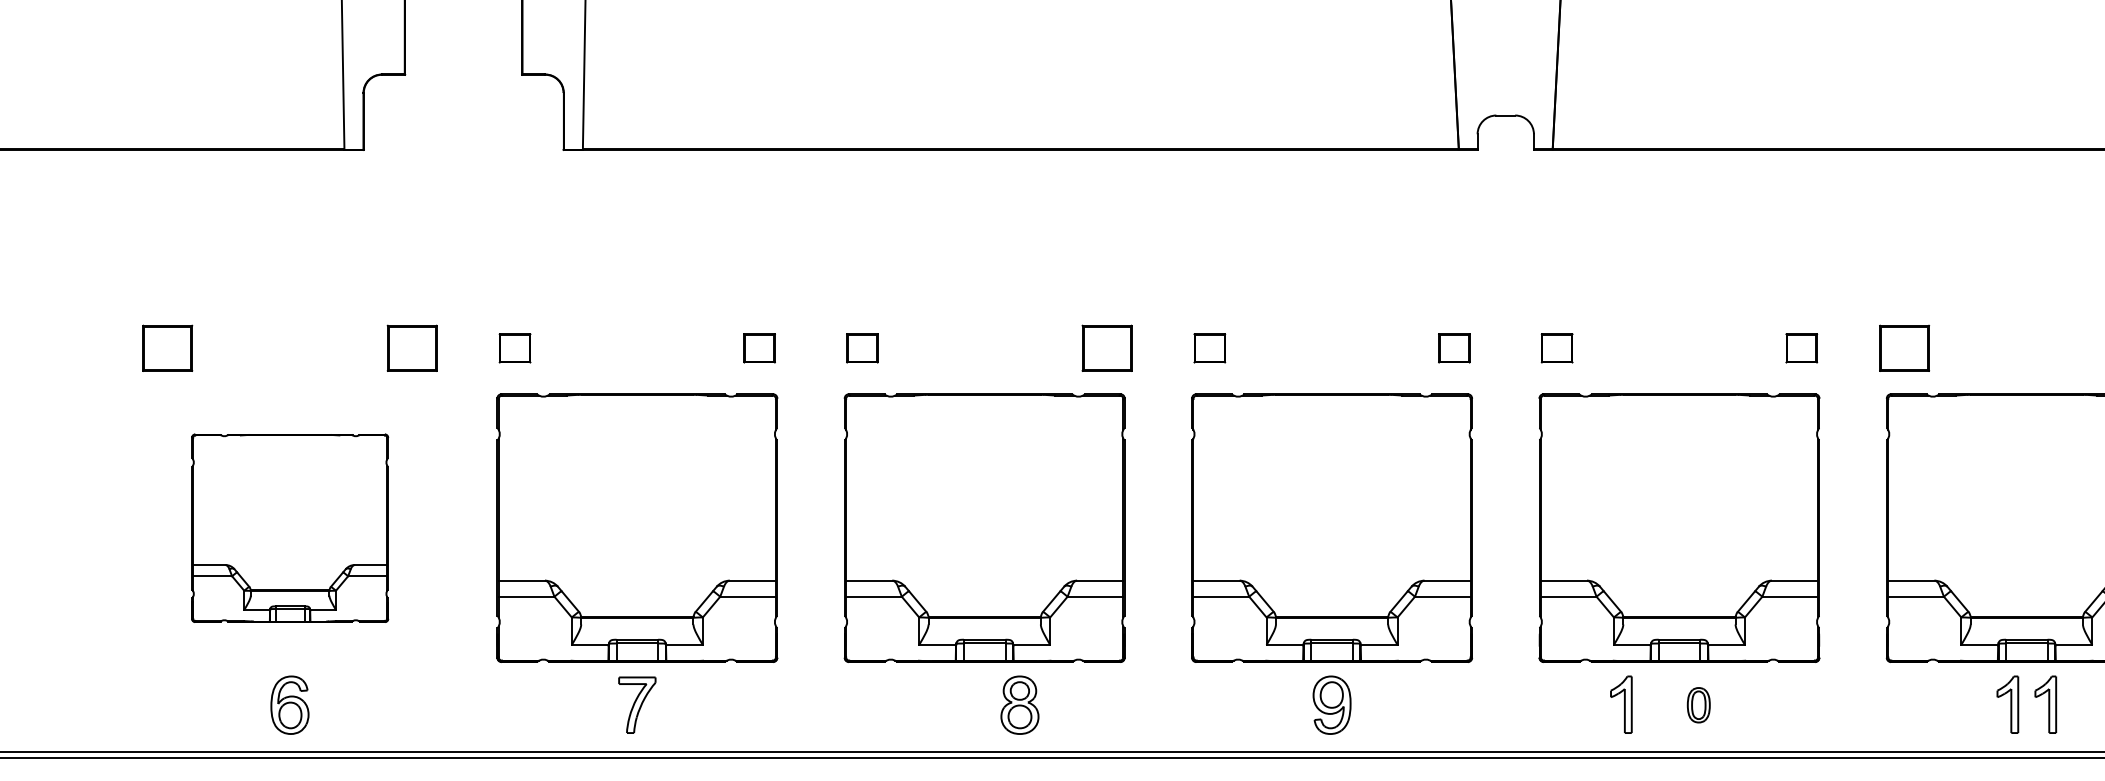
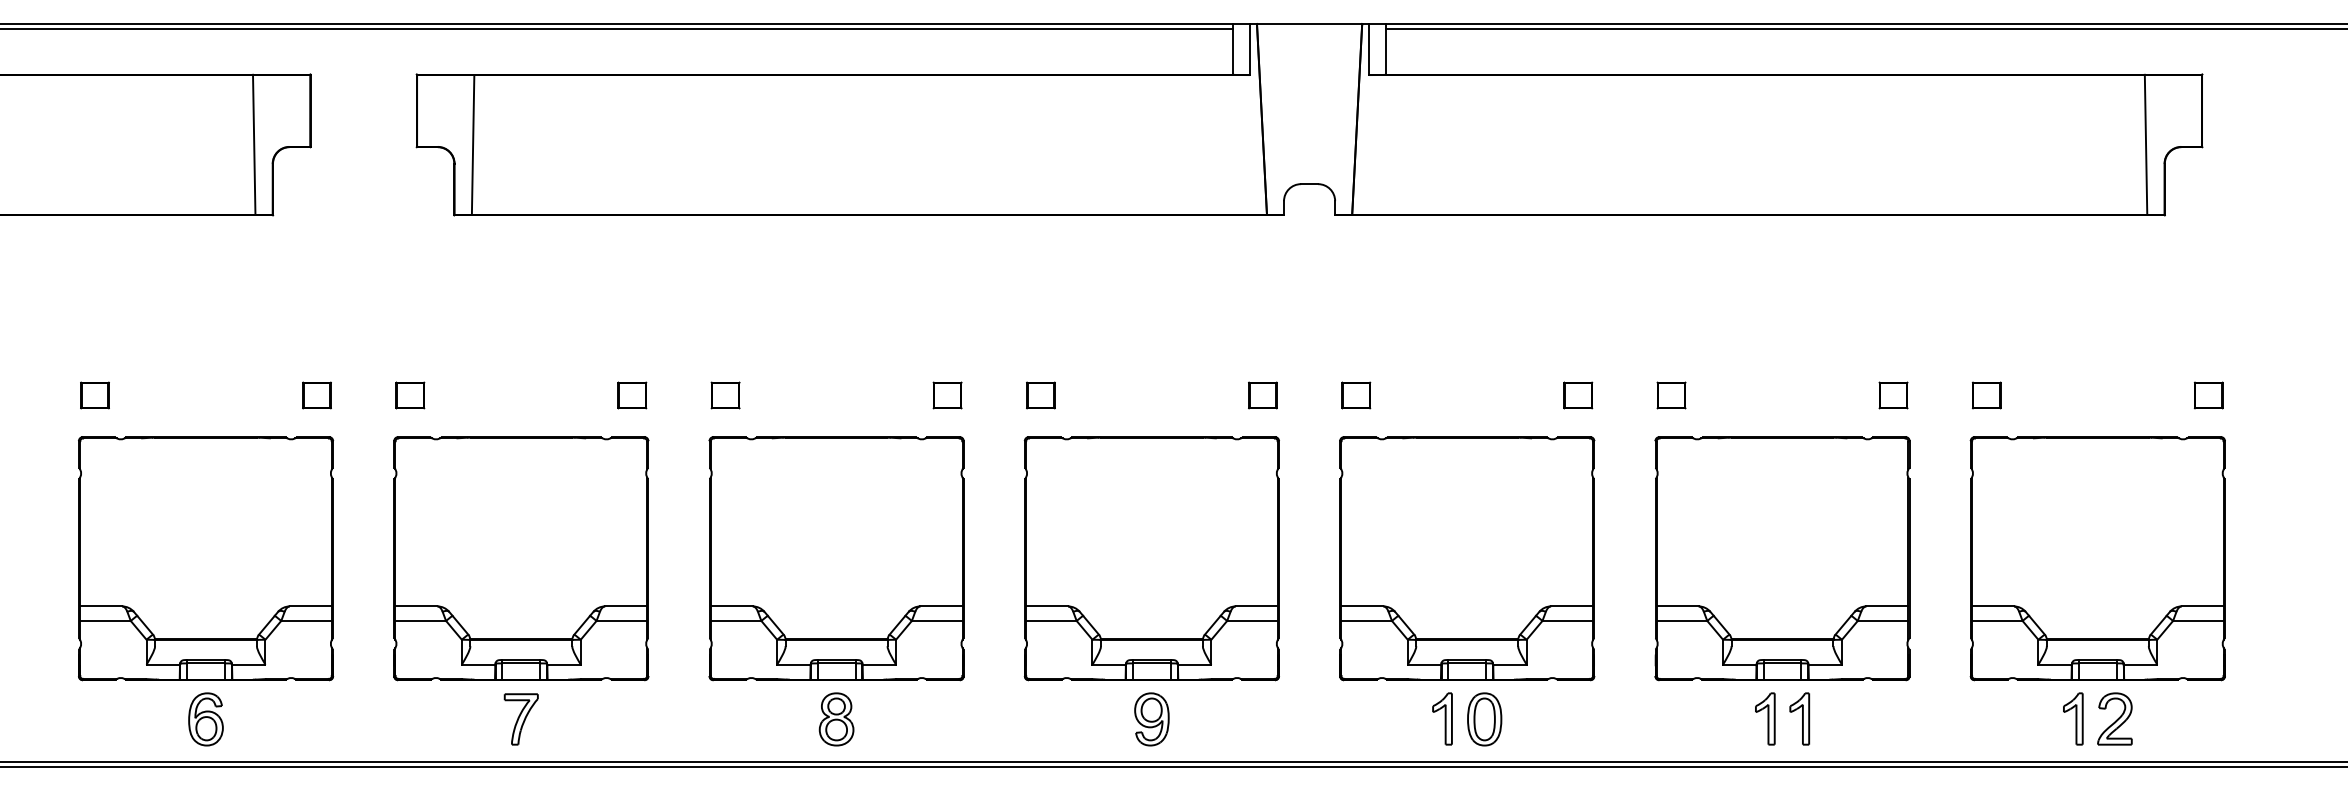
part: (167, 348) -> (94, 395), size x0.62
part: (411, 348) -> (316, 395), size x0.62
part: (1106, 348) -> (947, 395), size x0.62
part: (1904, 348) -> (1671, 395), size x0.62
part: (290, 527) -> (206, 558), size x1.43
part: (1621, 704) -> (1442, 718), moved
part: (1019, 705) -> (836, 719), moved
part: (1698, 705) -> (1484, 719), size x1.67

